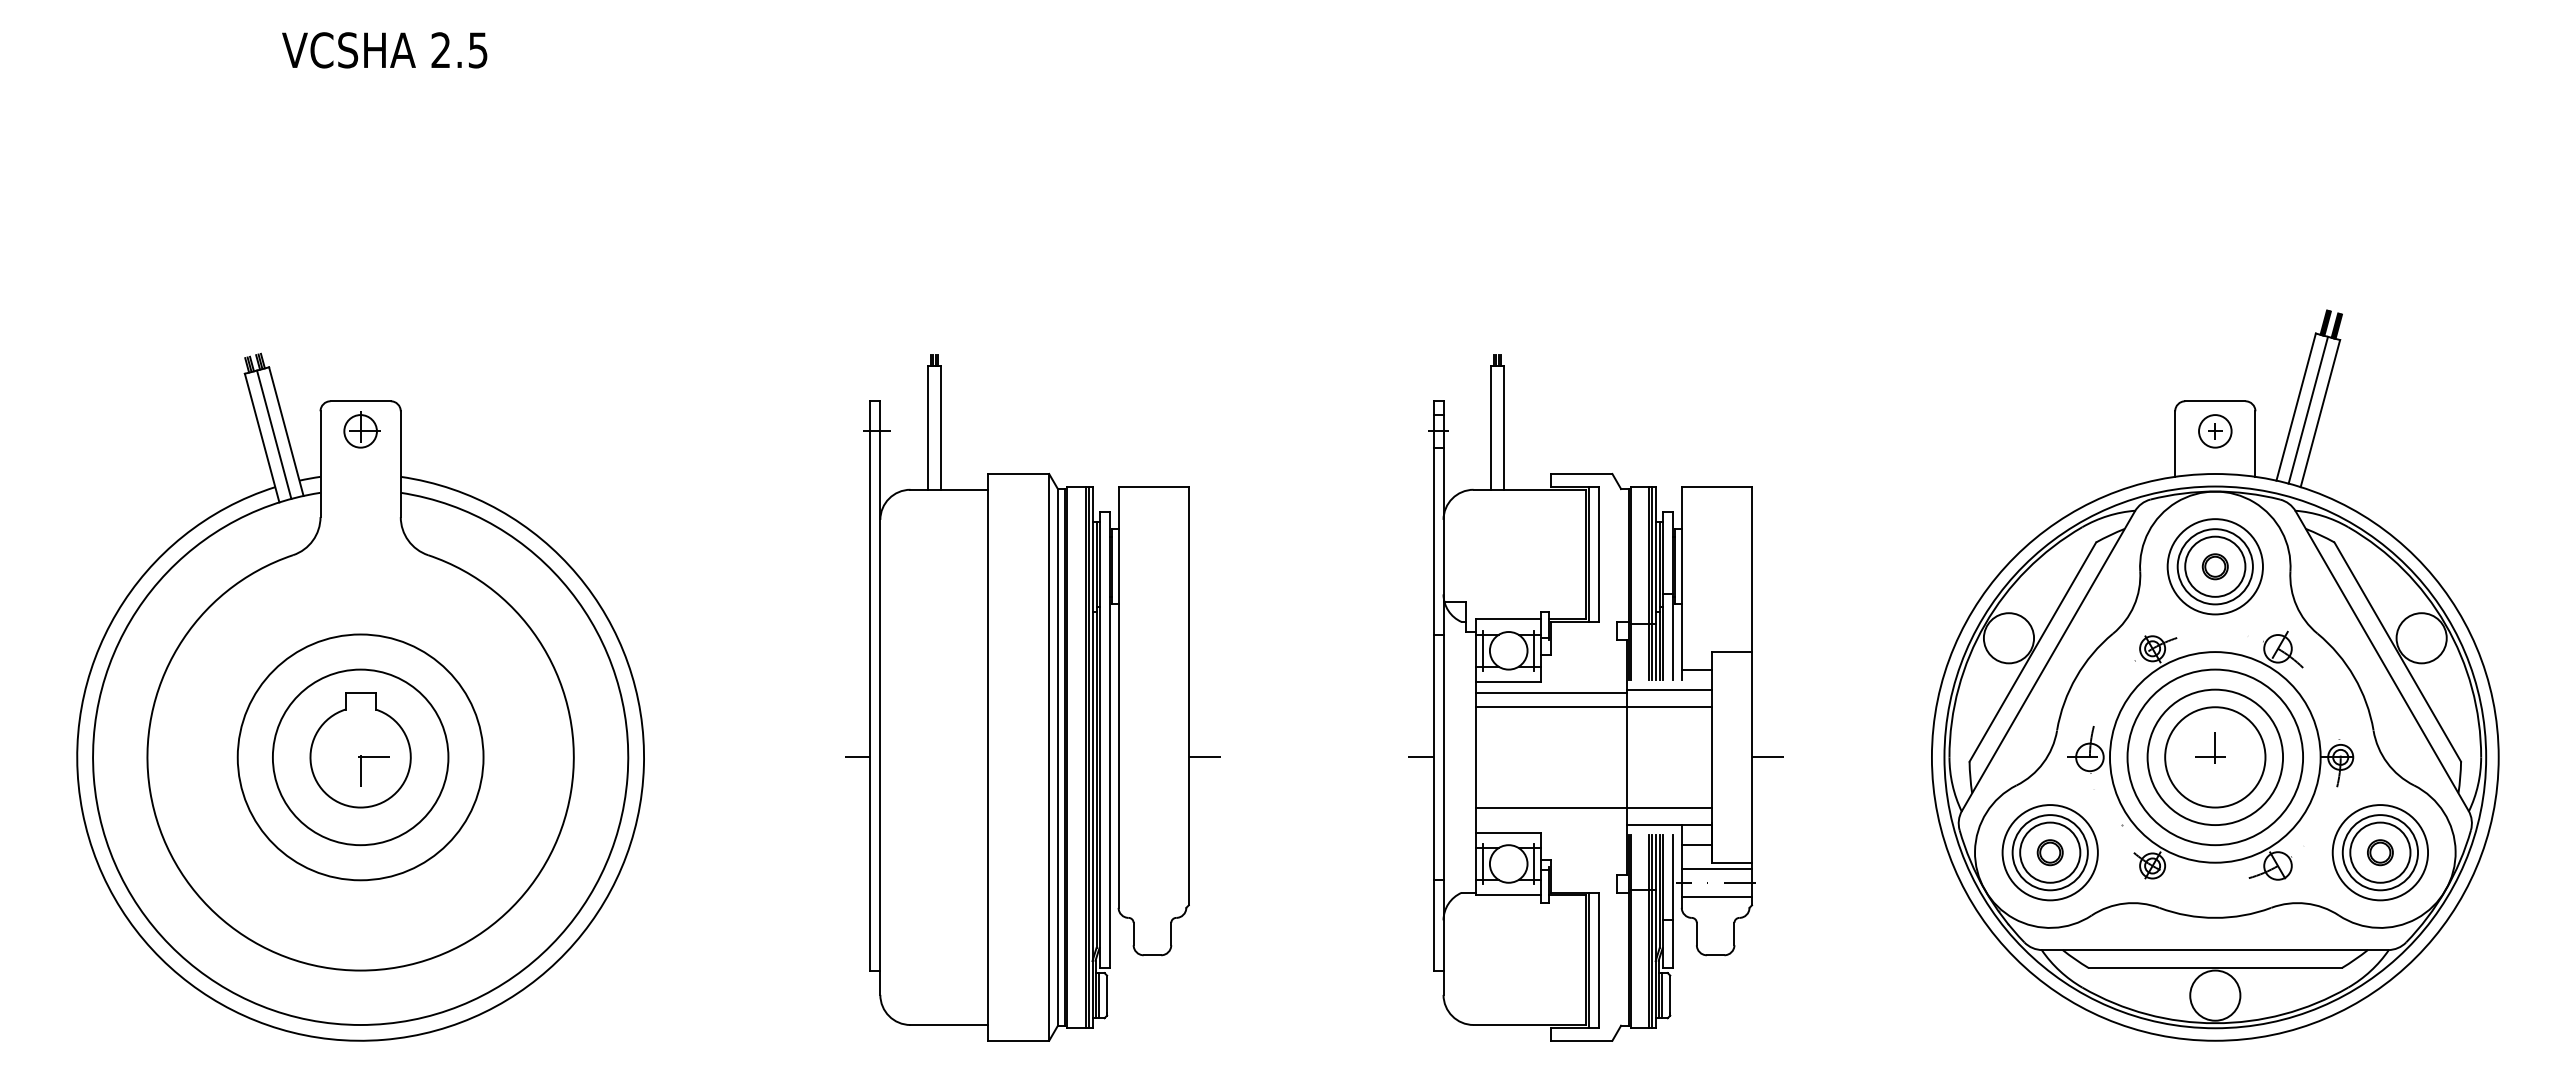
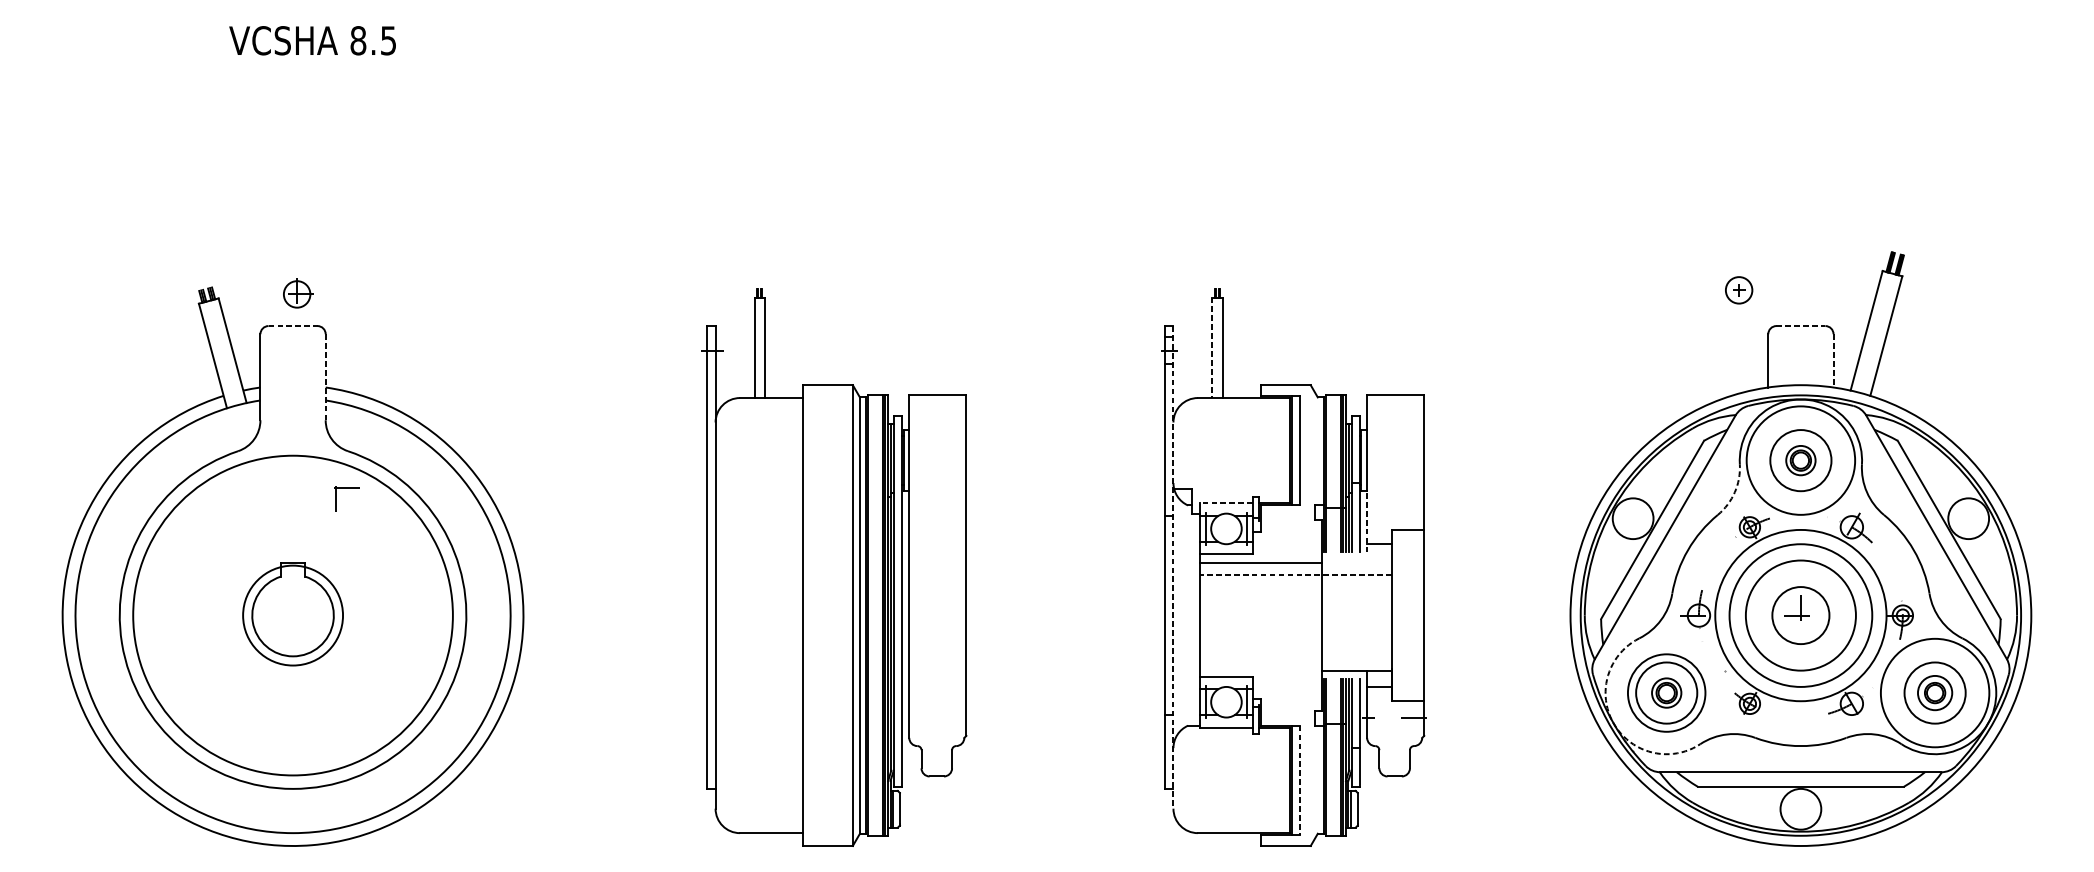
text: (440, 50) -> (357, 40), 2.5 -> 8.5
line: (361, 401) -> (293, 326), solid -> dashed
line: (2215, 401) -> (1801, 326), solid -> dashed
line: (2308, 409) -> (1876, 332), removed
line: (1491, 428) -> (1212, 348), solid -> dashed
part: (361, 429) -> (297, 292), moved
part: (2215, 431) -> (1739, 290), moved
line: (274, 434) -> (223, 353), removed
line: (2255, 444) -> (1833, 361), solid -> dashed
line: (400, 464) -> (325, 377), solid -> dashed
circle: (2214, 566) -> (1800, 460), size x1.4
circle: (2215, 566) -> (1801, 460), size x0.6
arc: (2134, 605) -> (1735, 492), solid -> dashed
line: (1508, 619) -> (1226, 503), solid -> dashed
line: (1681, 642) -> (1366, 522), solid -> dashed
line: (1668, 689) -> (1356, 560), removed
line: (1443, 698) -> (1173, 567), solid -> dashed
line: (1594, 707) -> (1296, 575), solid -> dashed
circle: (360, 757) -> (292, 615), size x0.7
circle: (360, 757) -> (292, 615), size x1.6
line: (857, 757) -> (697, 615), removed
line: (1205, 757) -> (979, 615), removed
line: (1420, 757) -> (1154, 615), removed
line: (1769, 757) -> (1438, 615), removed
circle: (2215, 757) -> (1801, 615), size x0.7
part: (361, 770) -> (336, 498), moved
line: (1593, 807) -> (1295, 656), removed
circle: (2050, 852) -> (1666, 692), size x0.6
circle: (2380, 852) -> (1935, 692), size x0.7
circle: (2380, 852) -> (1935, 692), size x1.4
line: (1716, 869) -> (1395, 706), removed
arc: (1985, 890) -> (1614, 723), solid -> dashed
line: (1716, 896) -> (1395, 728), removed
line: (1599, 960) -> (1300, 780), solid -> dashed

